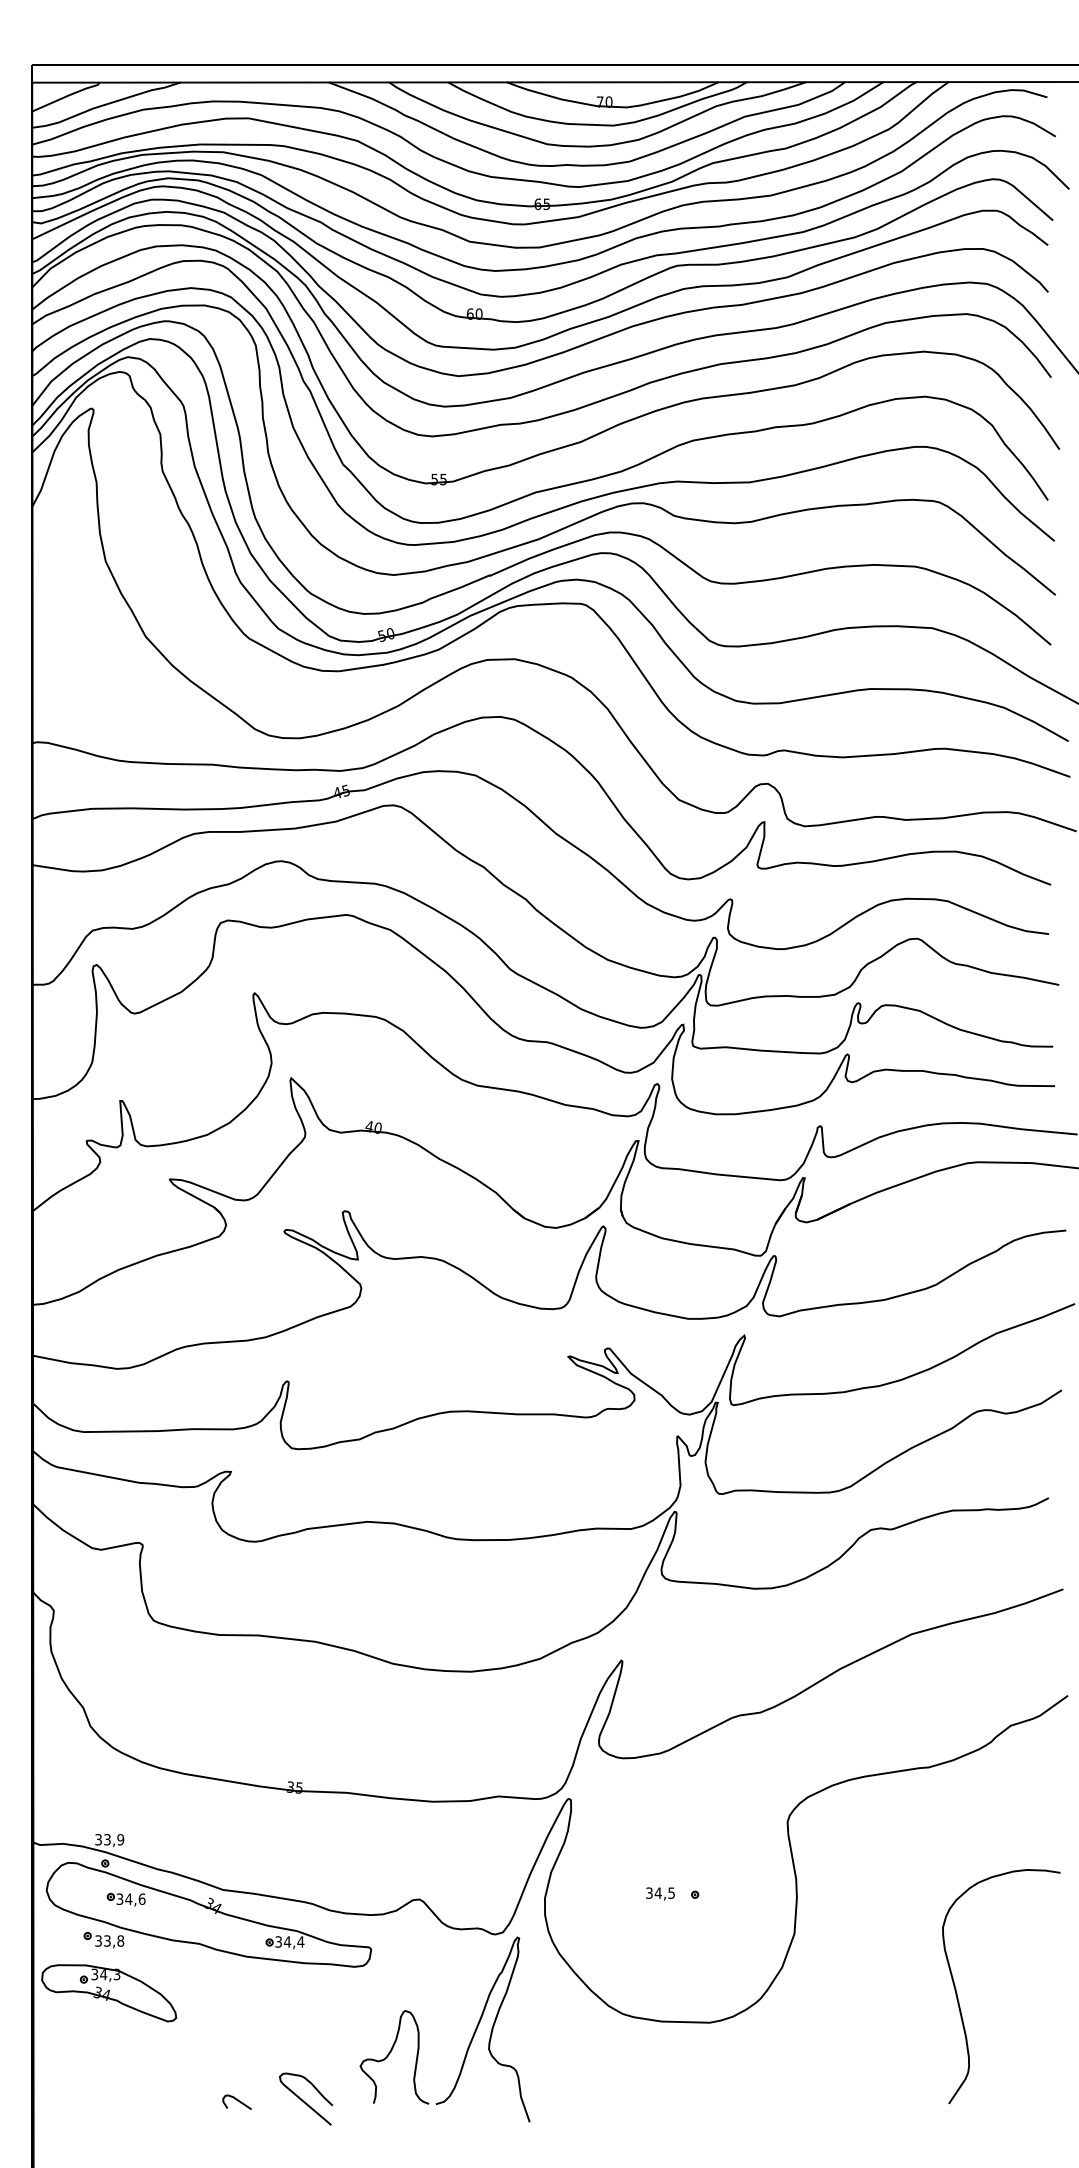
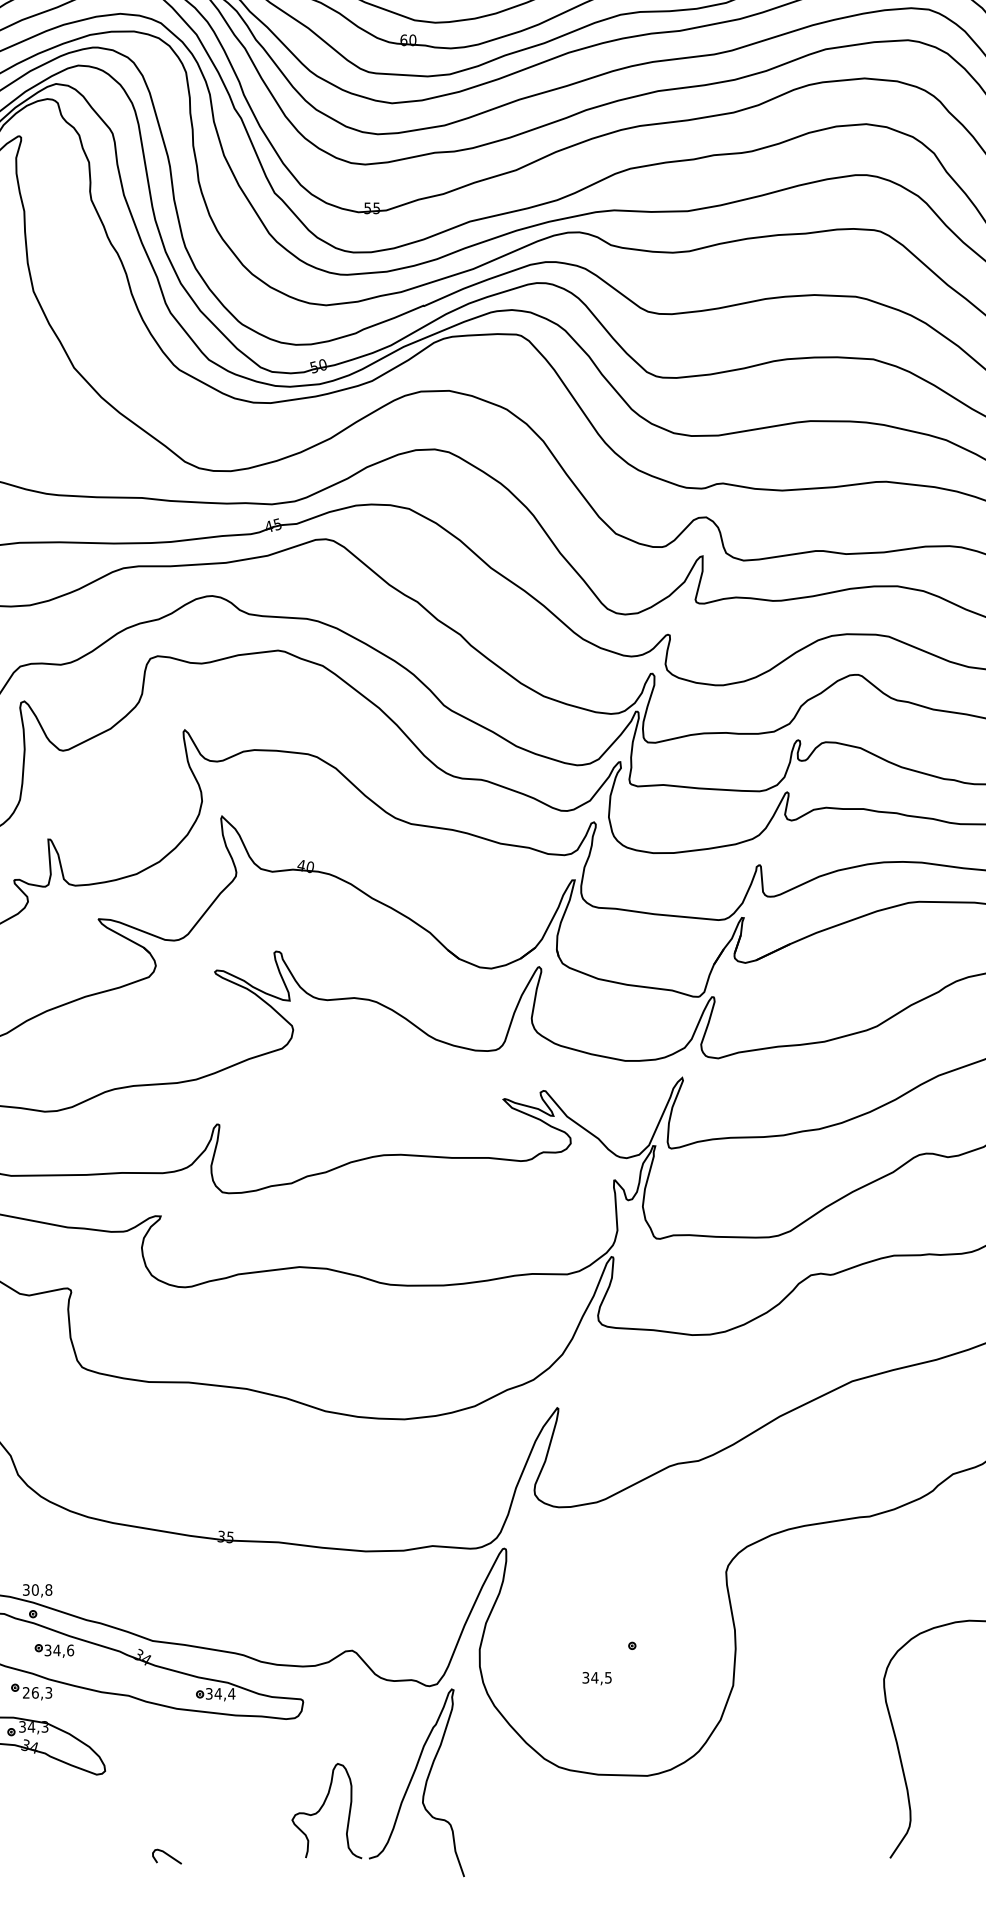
text: (114, 1839) -> (42, 1589), 33,9 -> 30,8
text: (660, 1893) -> (597, 1678), moved
text: (109, 1940) -> (37, 1692), 33,8 -> 26,3
curve: (303, 2100) -> (234, 1854), removed

